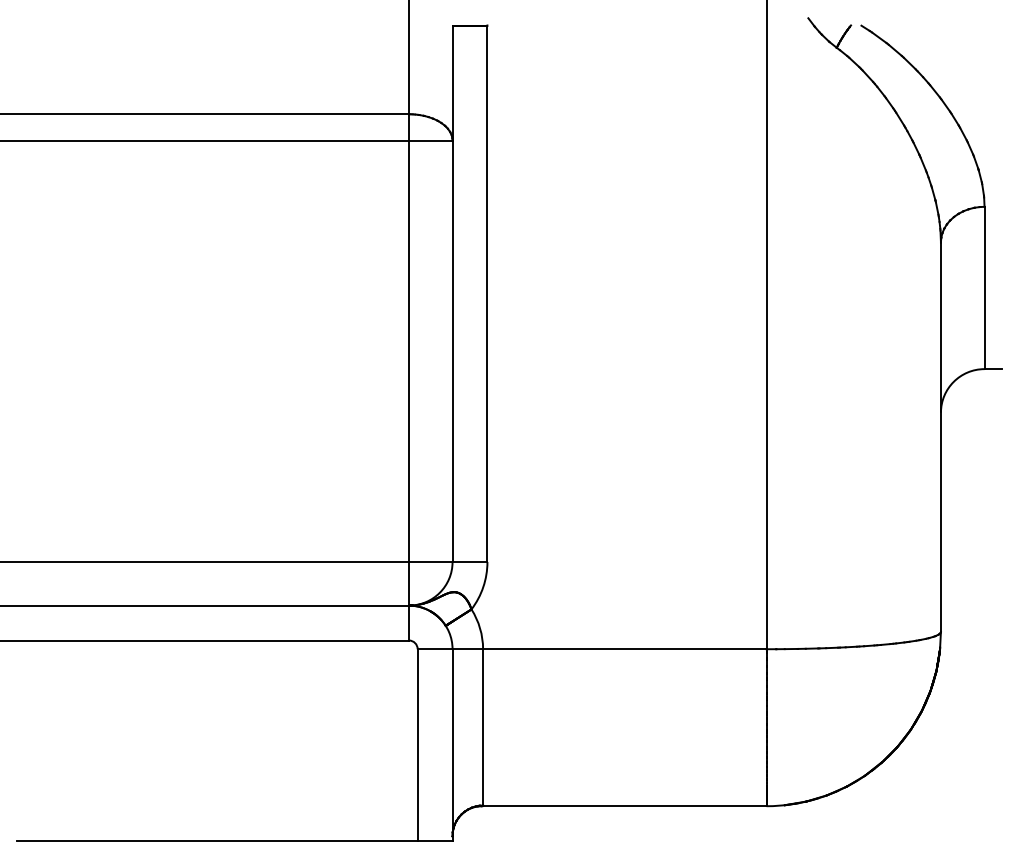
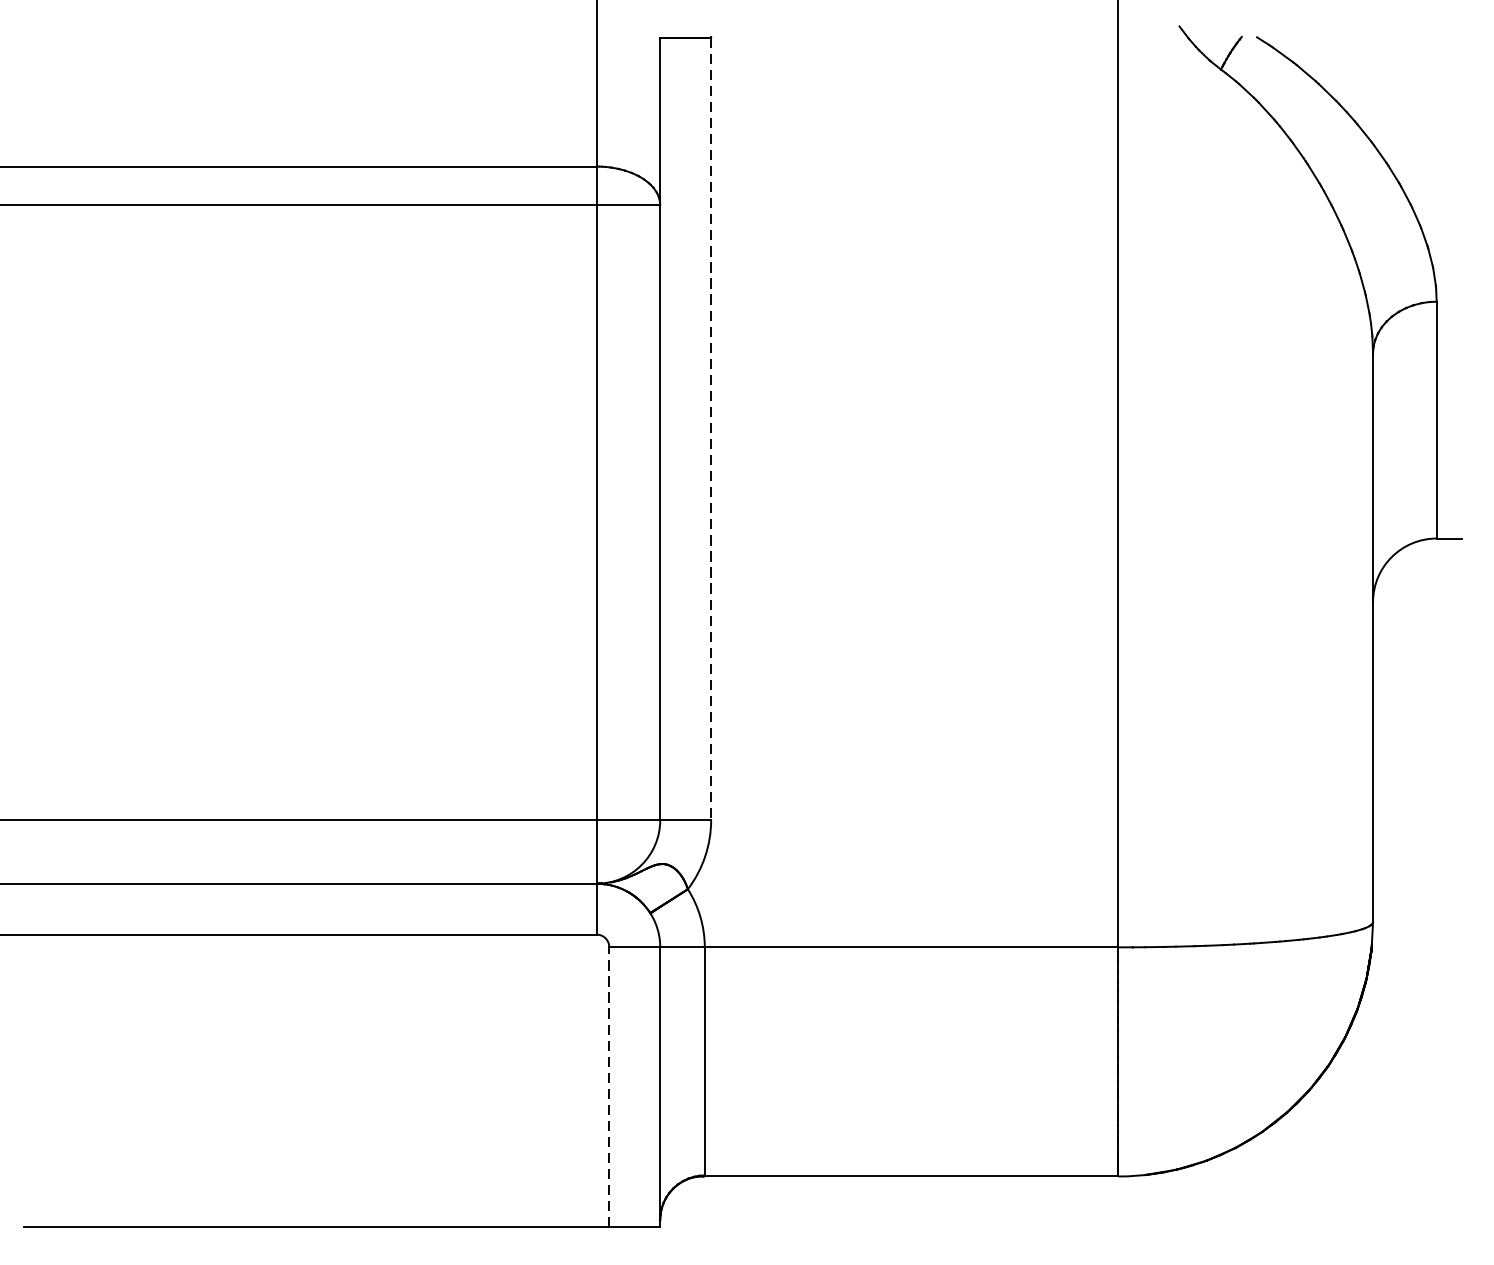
line: (487, 294) -> (711, 429), solid -> dashed
line: (417, 745) -> (609, 1087), solid -> dashed

